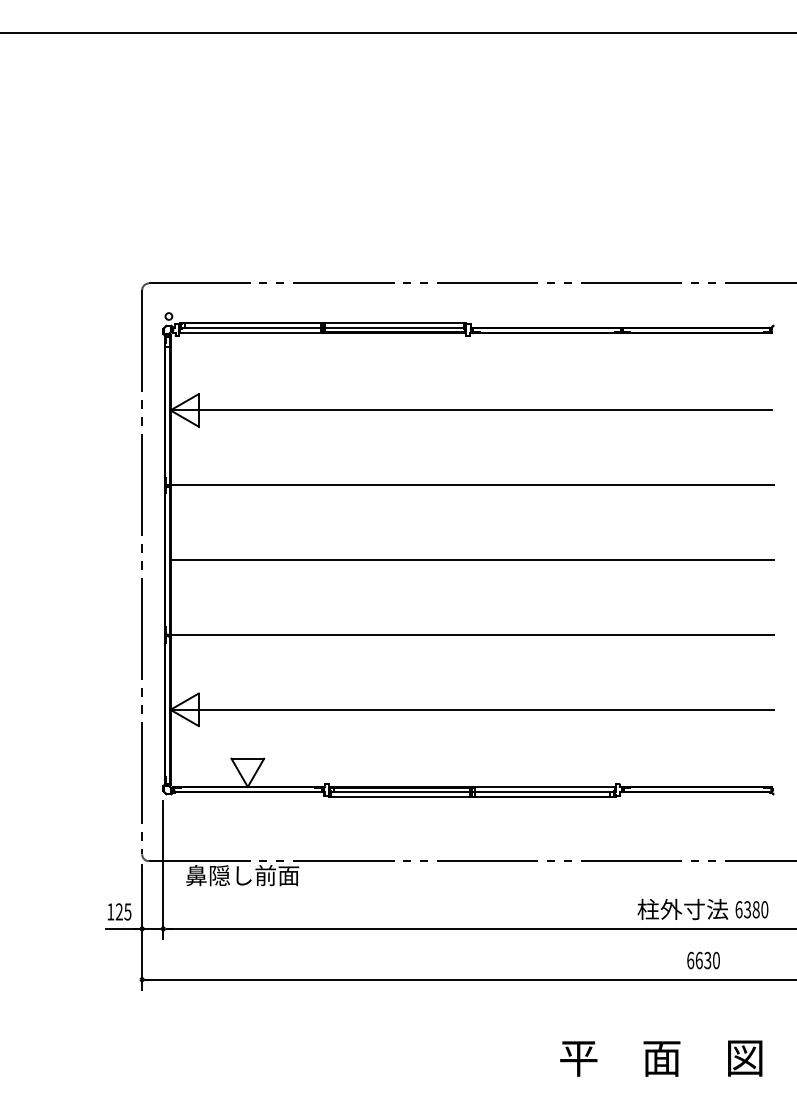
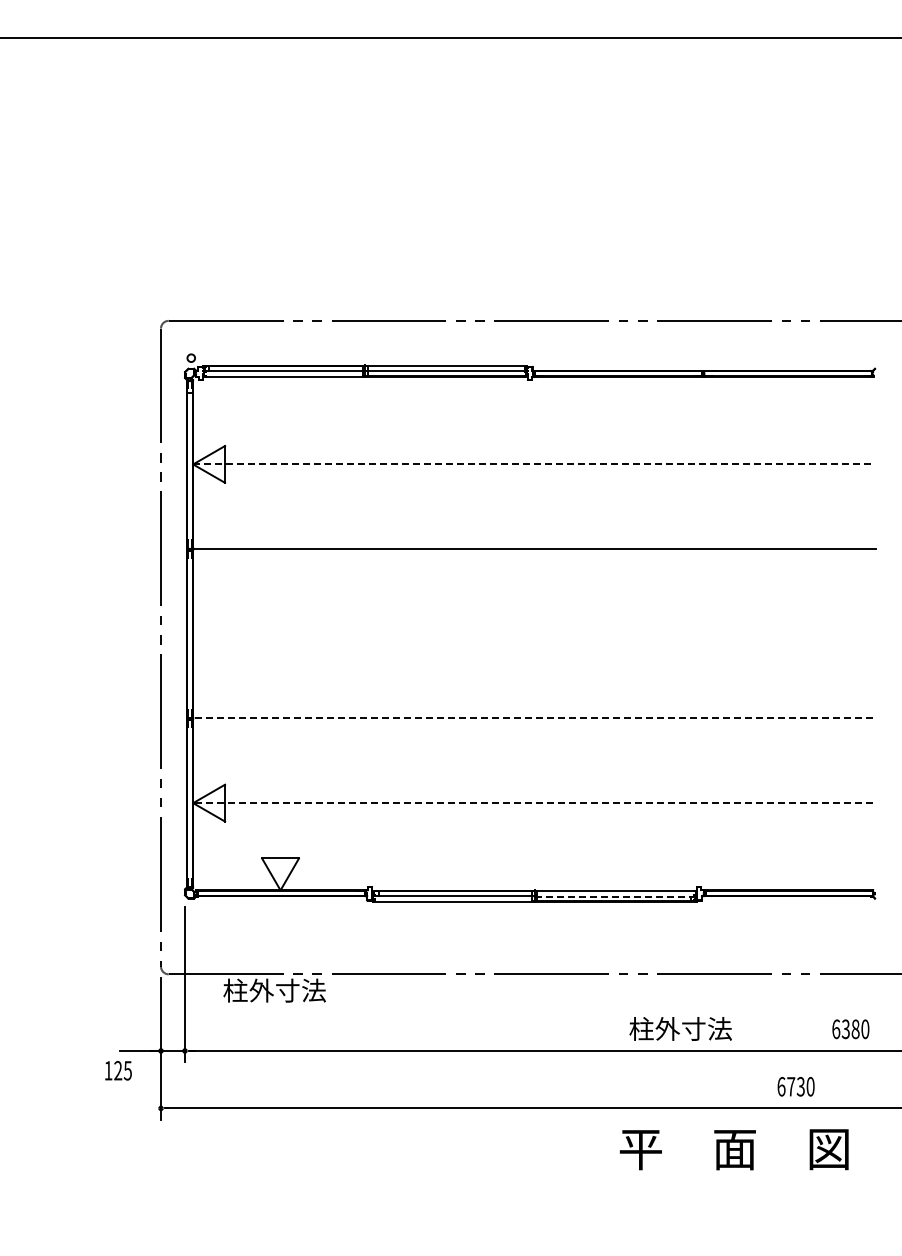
line: (471, 410) -> (533, 464), solid -> dashed
line: (472, 559) -> (534, 633), removed
line: (474, 635) -> (536, 718), solid -> dashed
line: (474, 710) -> (536, 803), solid -> dashed
line: (542, 792) -> (613, 896), solid -> dashed
text: (242, 875) -> (274, 990), 鼻隠し前面 -> 柱外寸法
text: (682, 909) -> (680, 1028), moved
text: (119, 911) -> (118, 1070), moved
text: (699, 960) -> (791, 1086), 6630 -> 6730
text: (660, 1058) -> (733, 1149), moved

